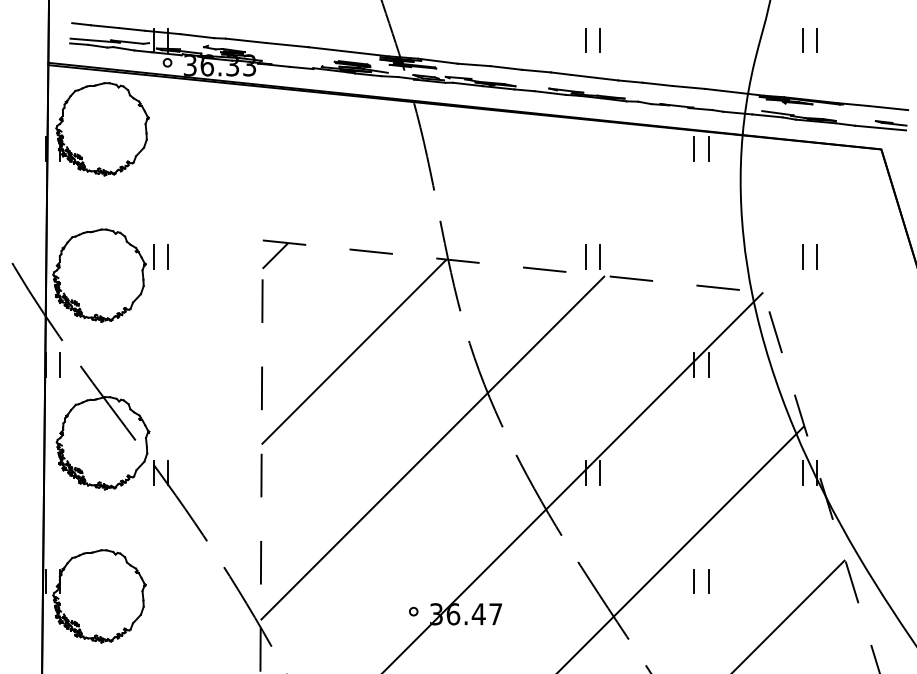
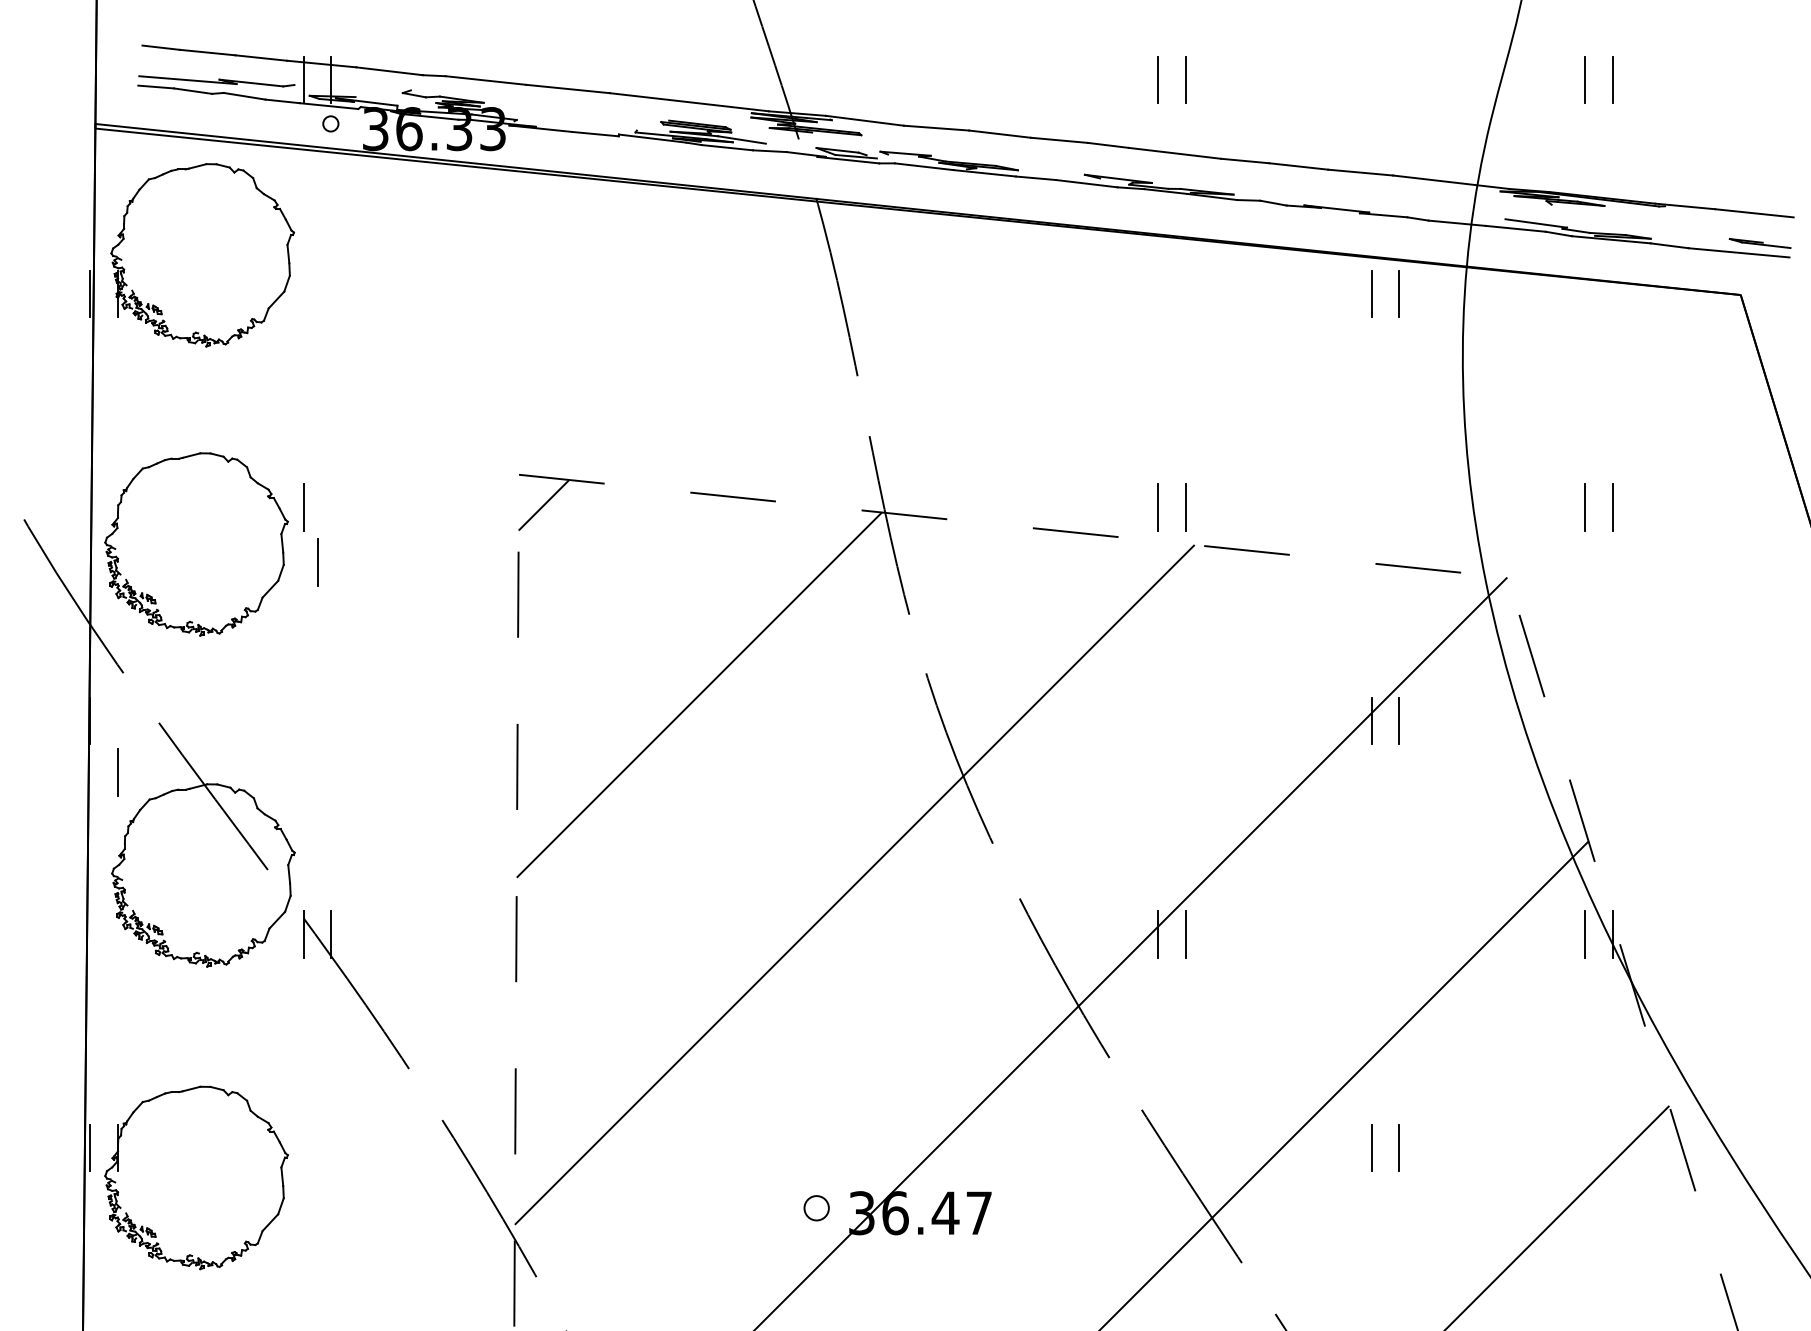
line: (167, 256) -> (316, 561), moved
line: (59, 364) -> (117, 771), moved
circle: (413, 611) -> (816, 1207), size x1.6

